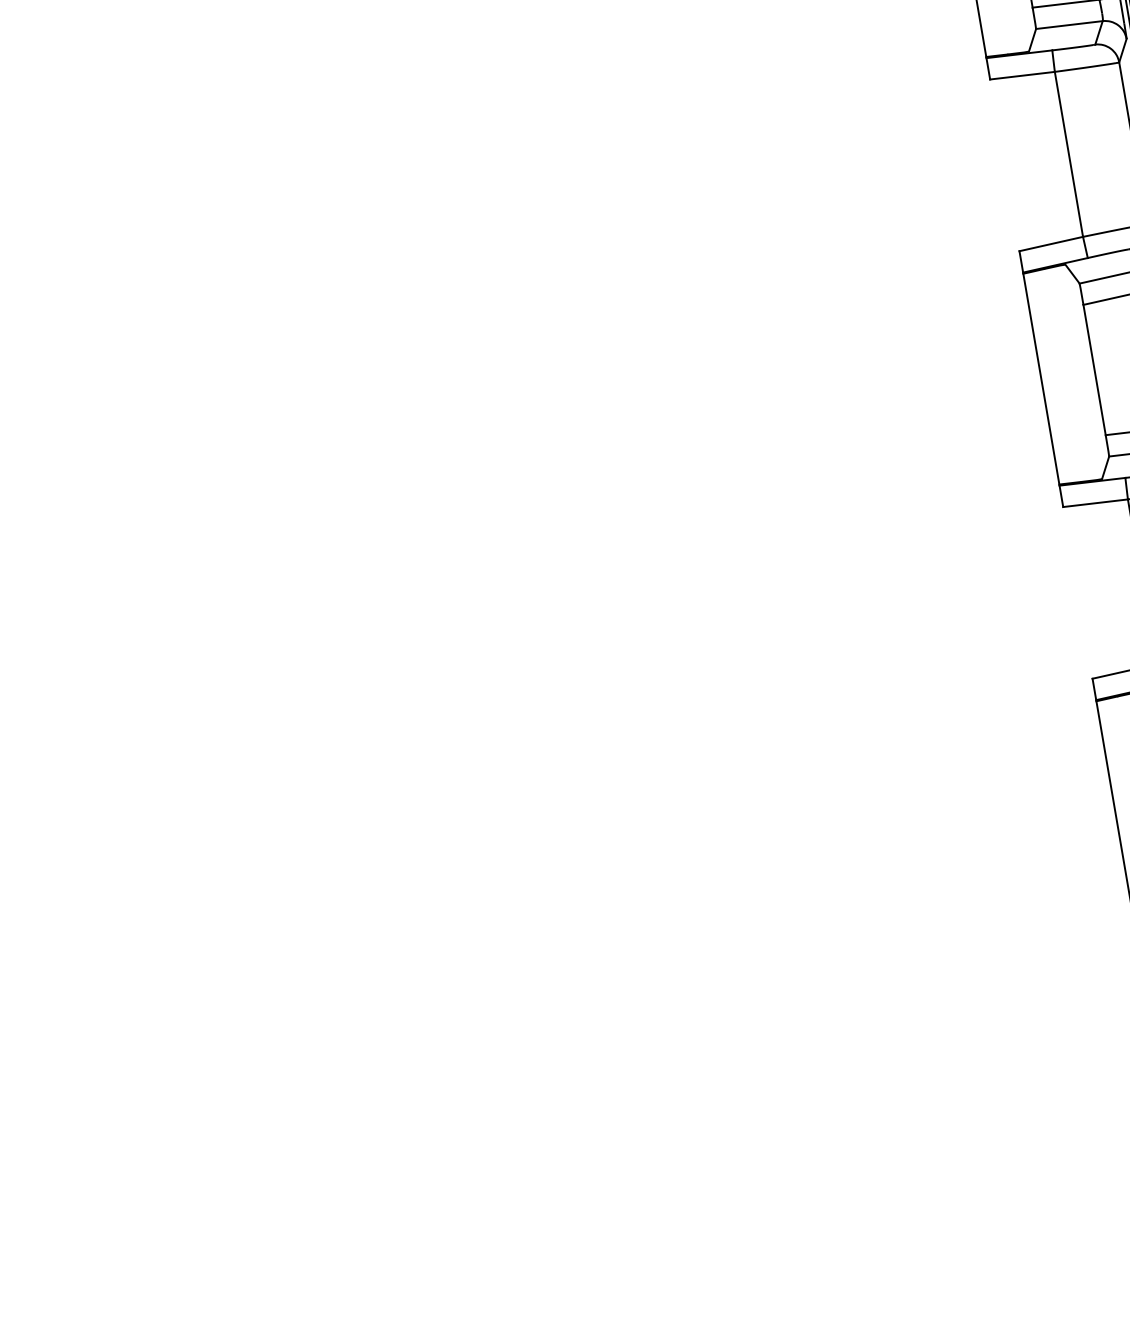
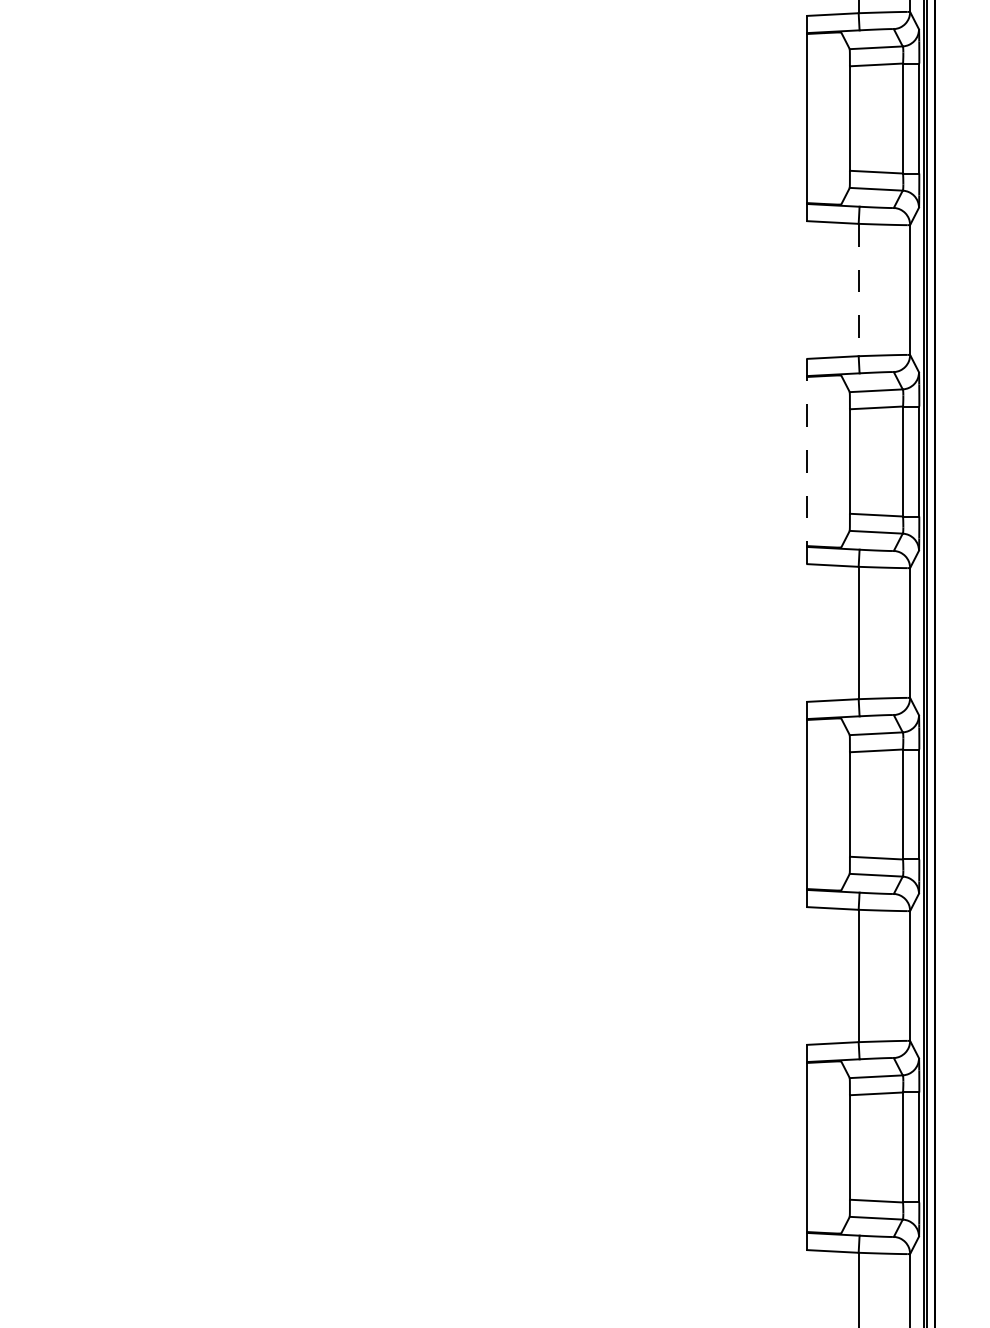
line: (1068, 155) -> (858, 290), solid -> dashed
line: (1041, 379) -> (807, 461), solid -> dashed

